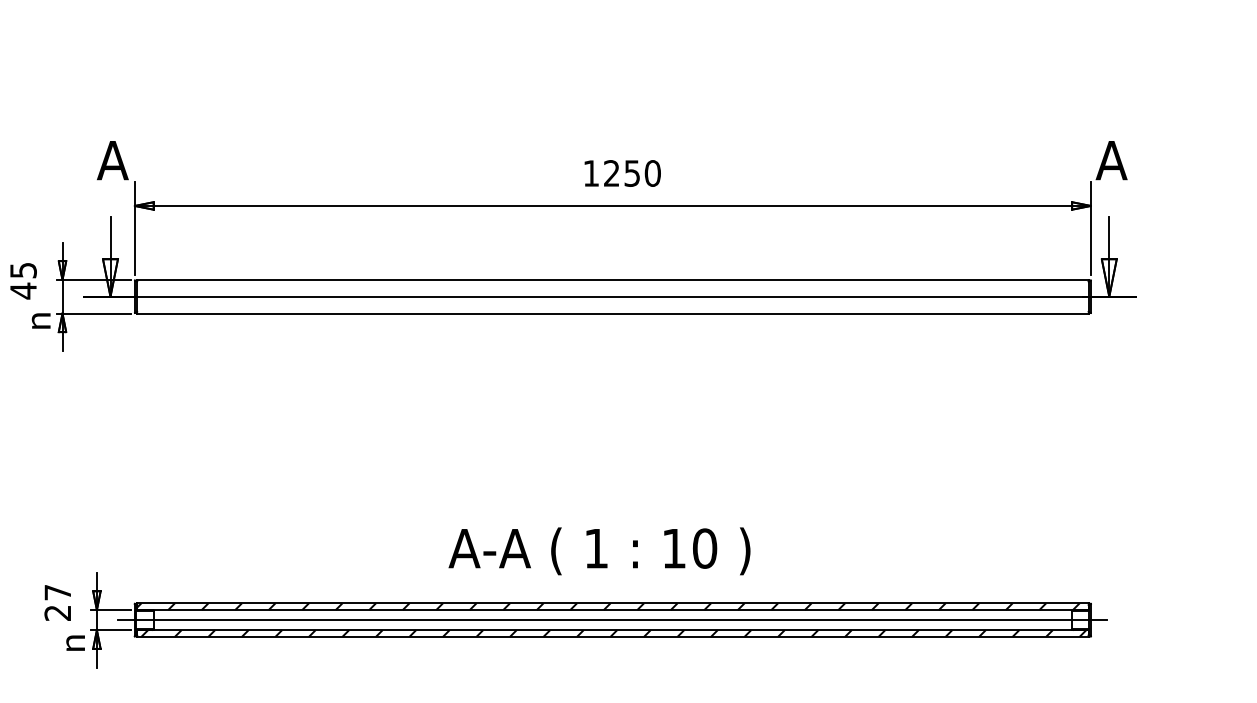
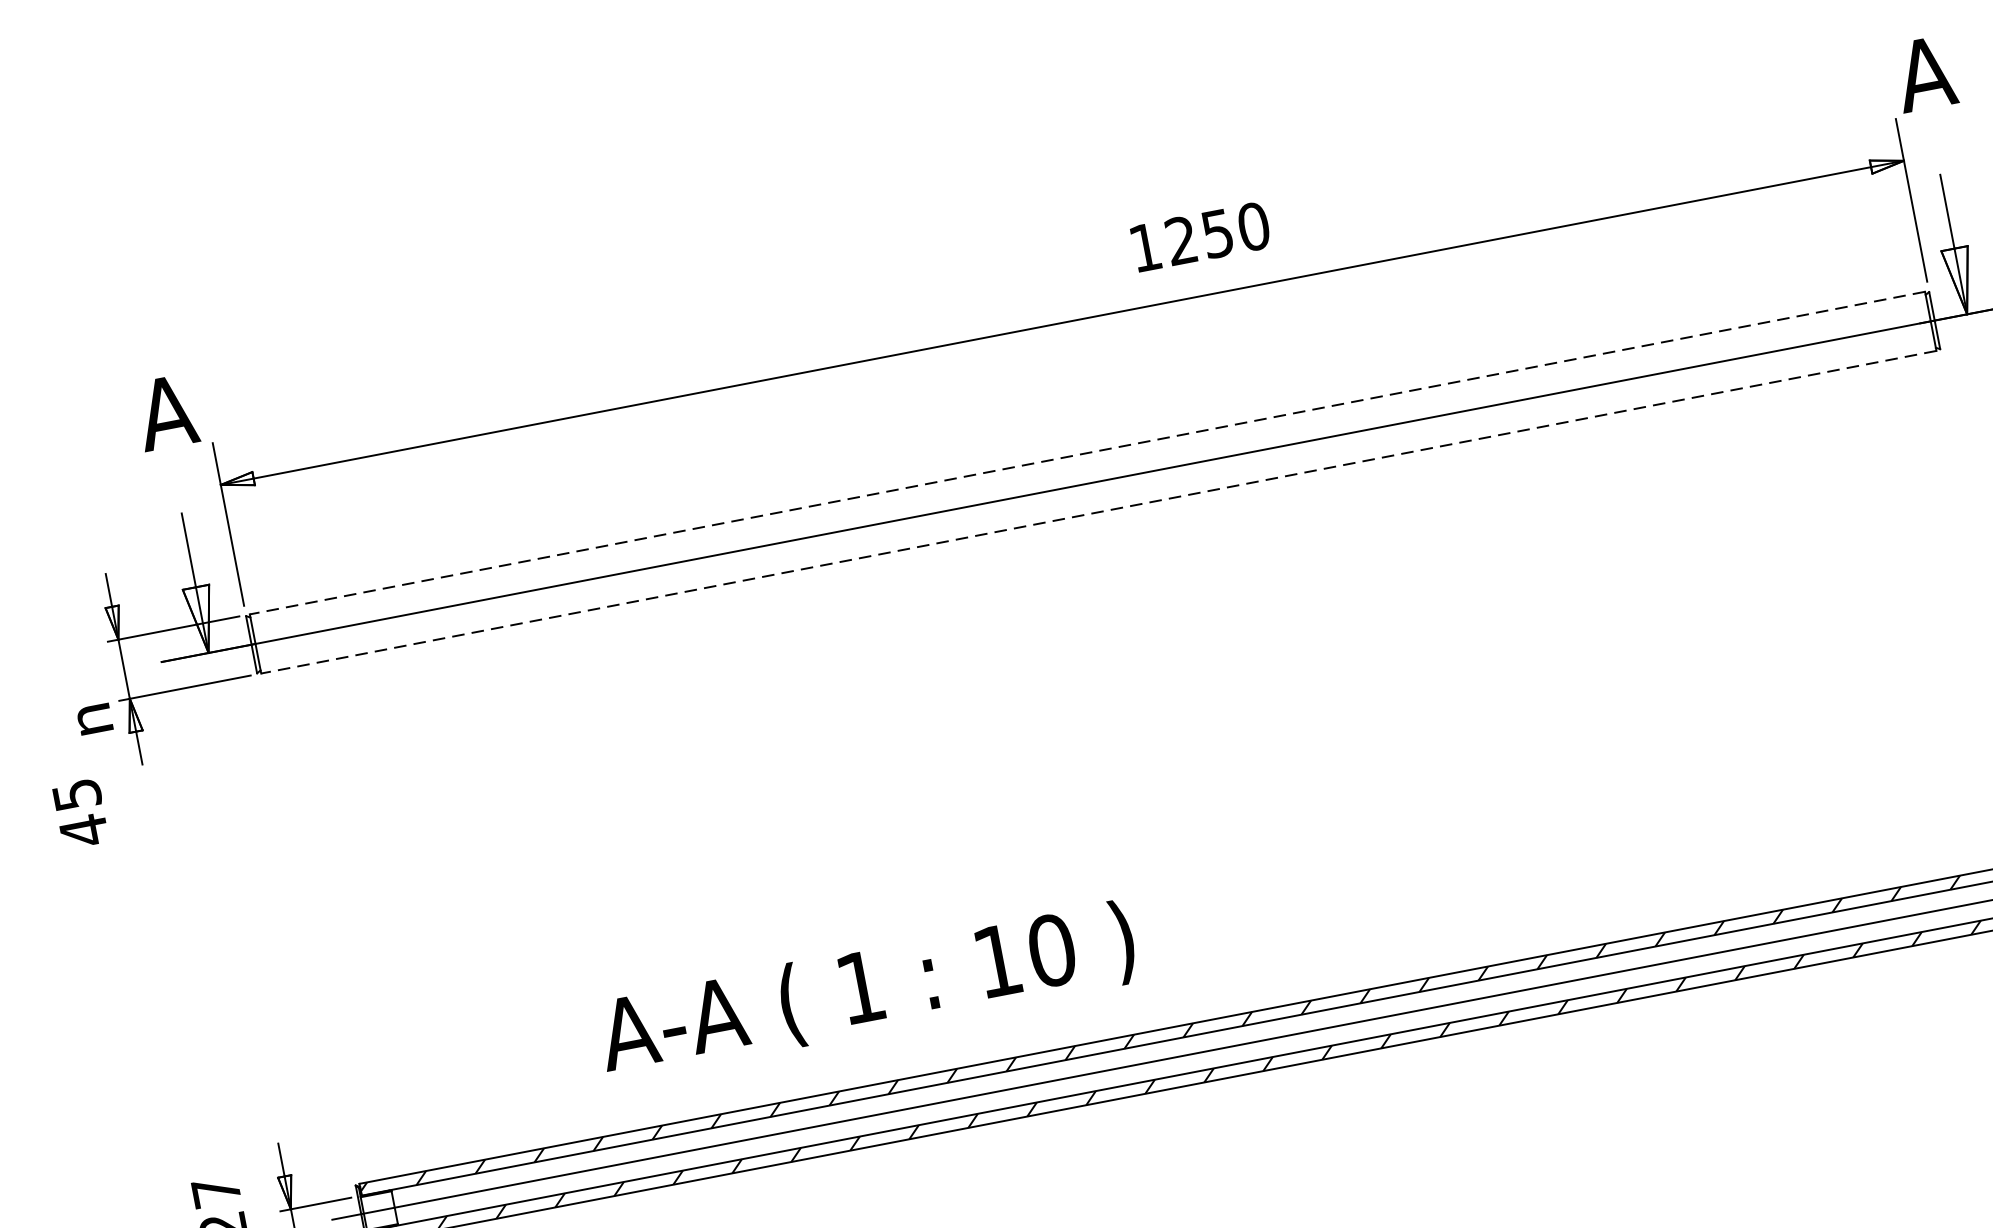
text: (622, 173) -> (1200, 237), moved
line: (612, 279) -> (1086, 452), solid -> dashed
text: (23, 281) -> (80, 814), moved
line: (612, 313) -> (1098, 512), solid -> dashed
text: (599, 551) -> (867, 991), moved

